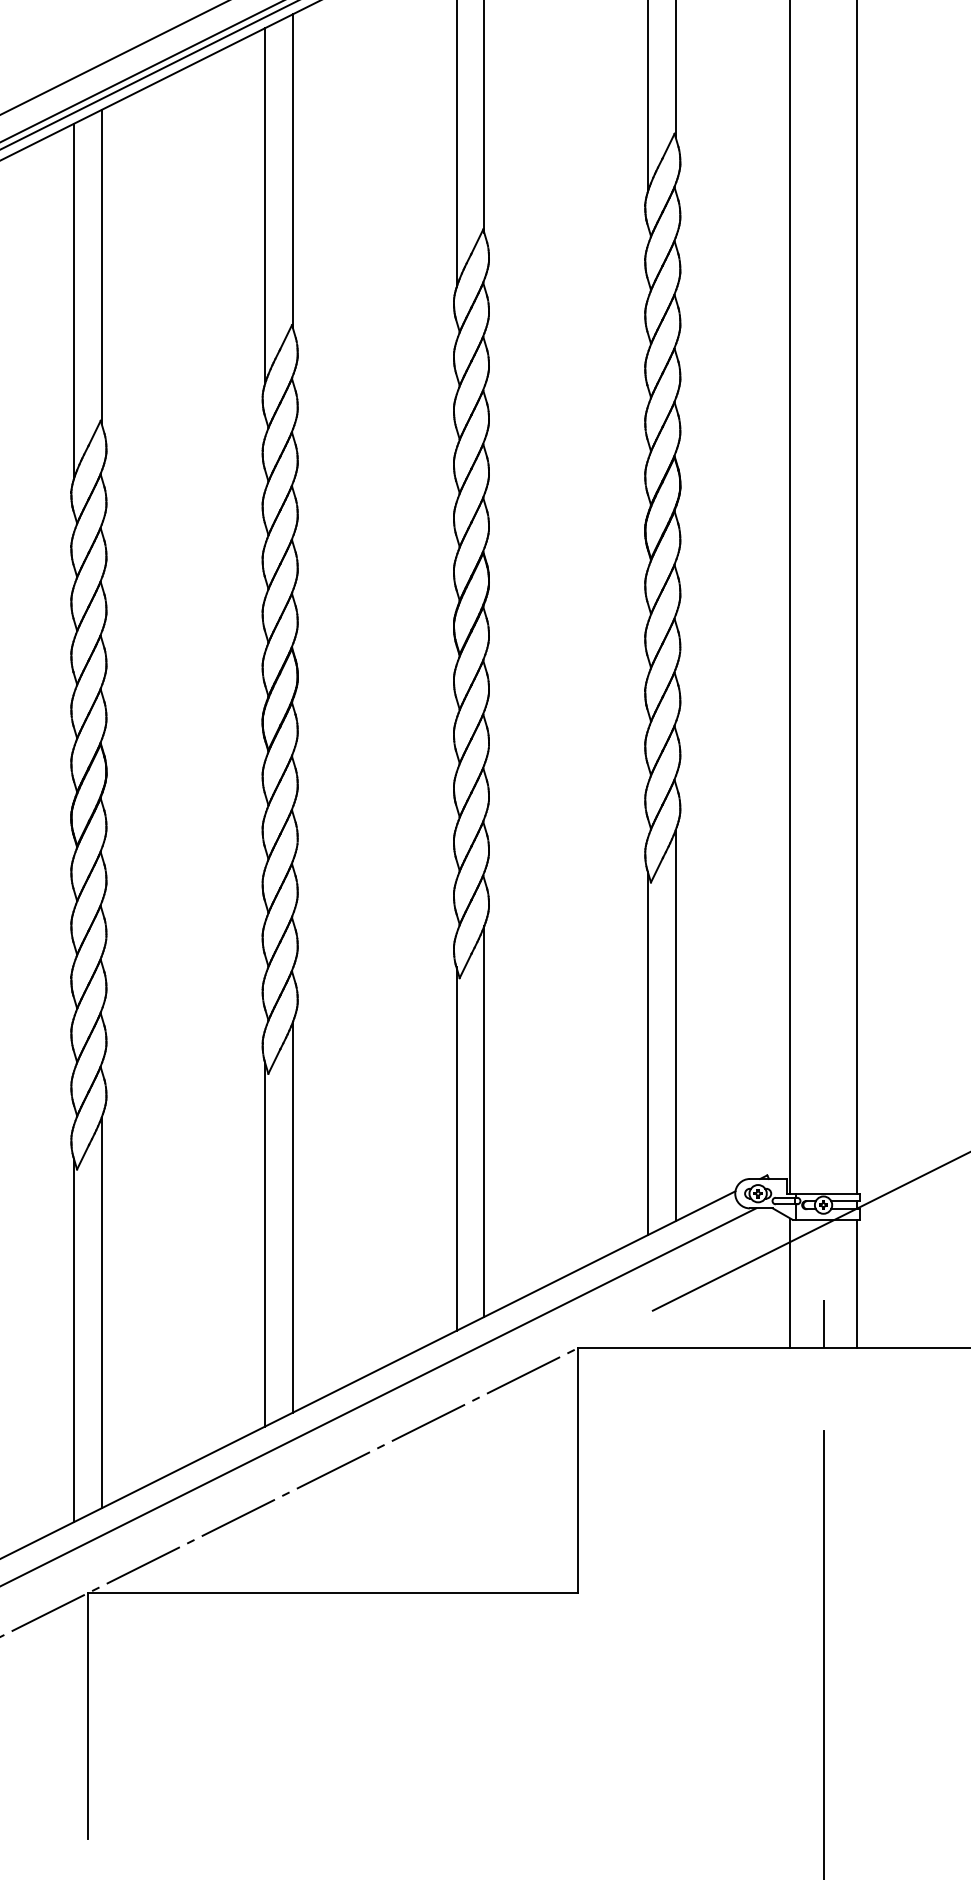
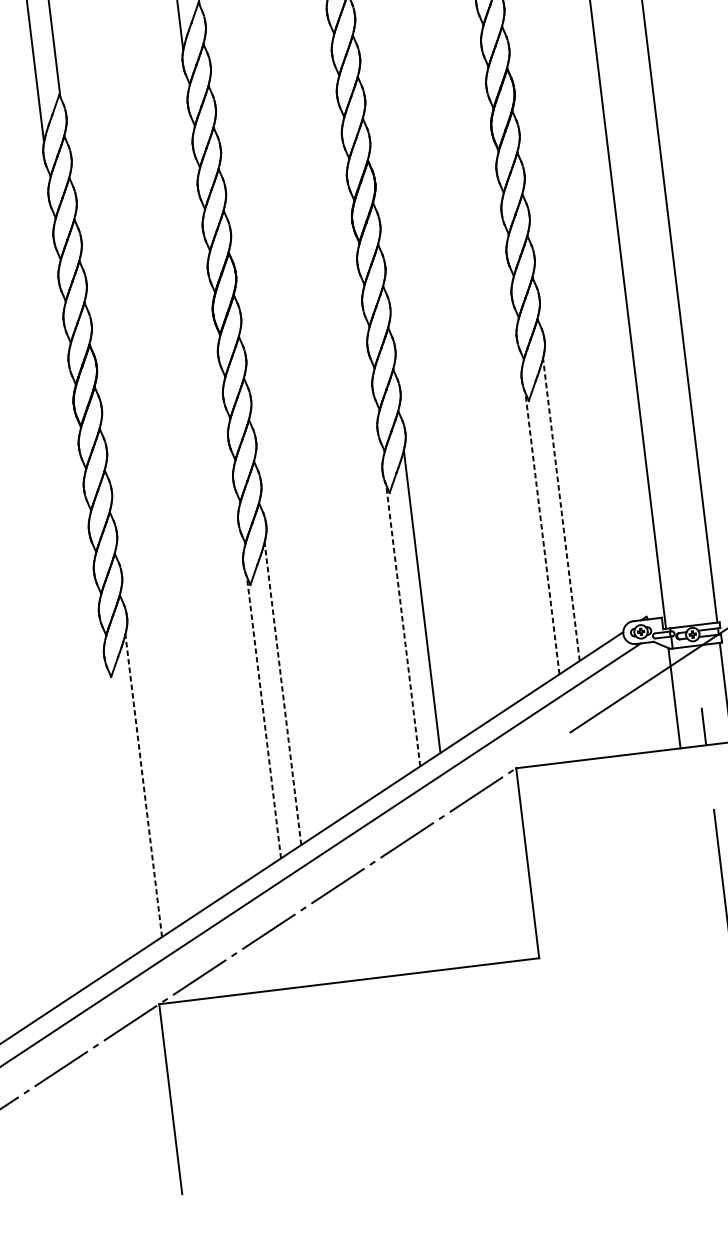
line: (675, 1025) -> (561, 509), solid -> dashed
line: (647, 1053) -> (542, 533), solid -> dashed
line: (456, 1149) -> (403, 625), solid -> dashed
line: (293, 1216) -> (283, 693), solid -> dashed
line: (265, 1244) -> (264, 717), solid -> dashed
line: (101, 1312) -> (143, 785), solid -> dashed
line: (73, 1340) -> (124, 809), removed

